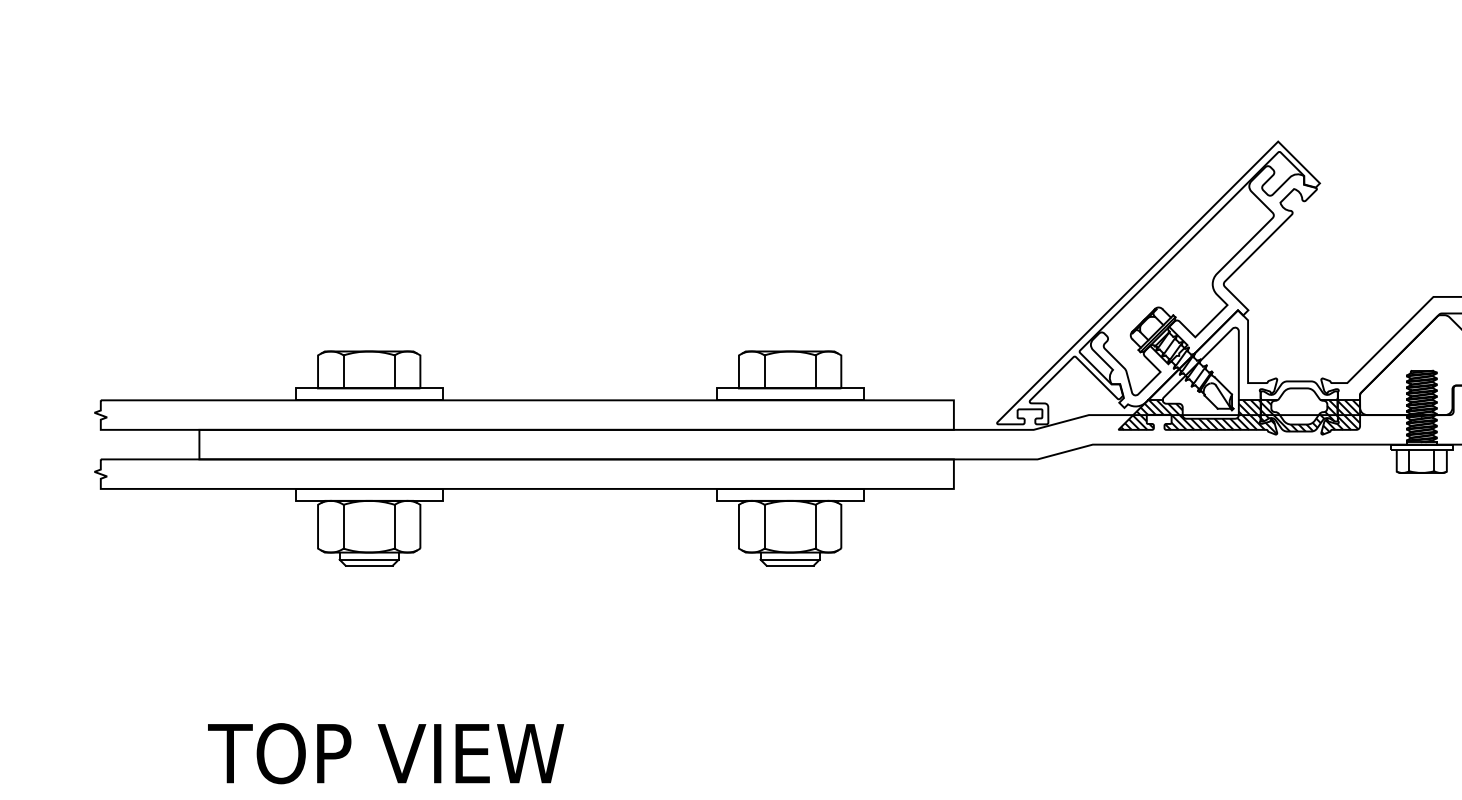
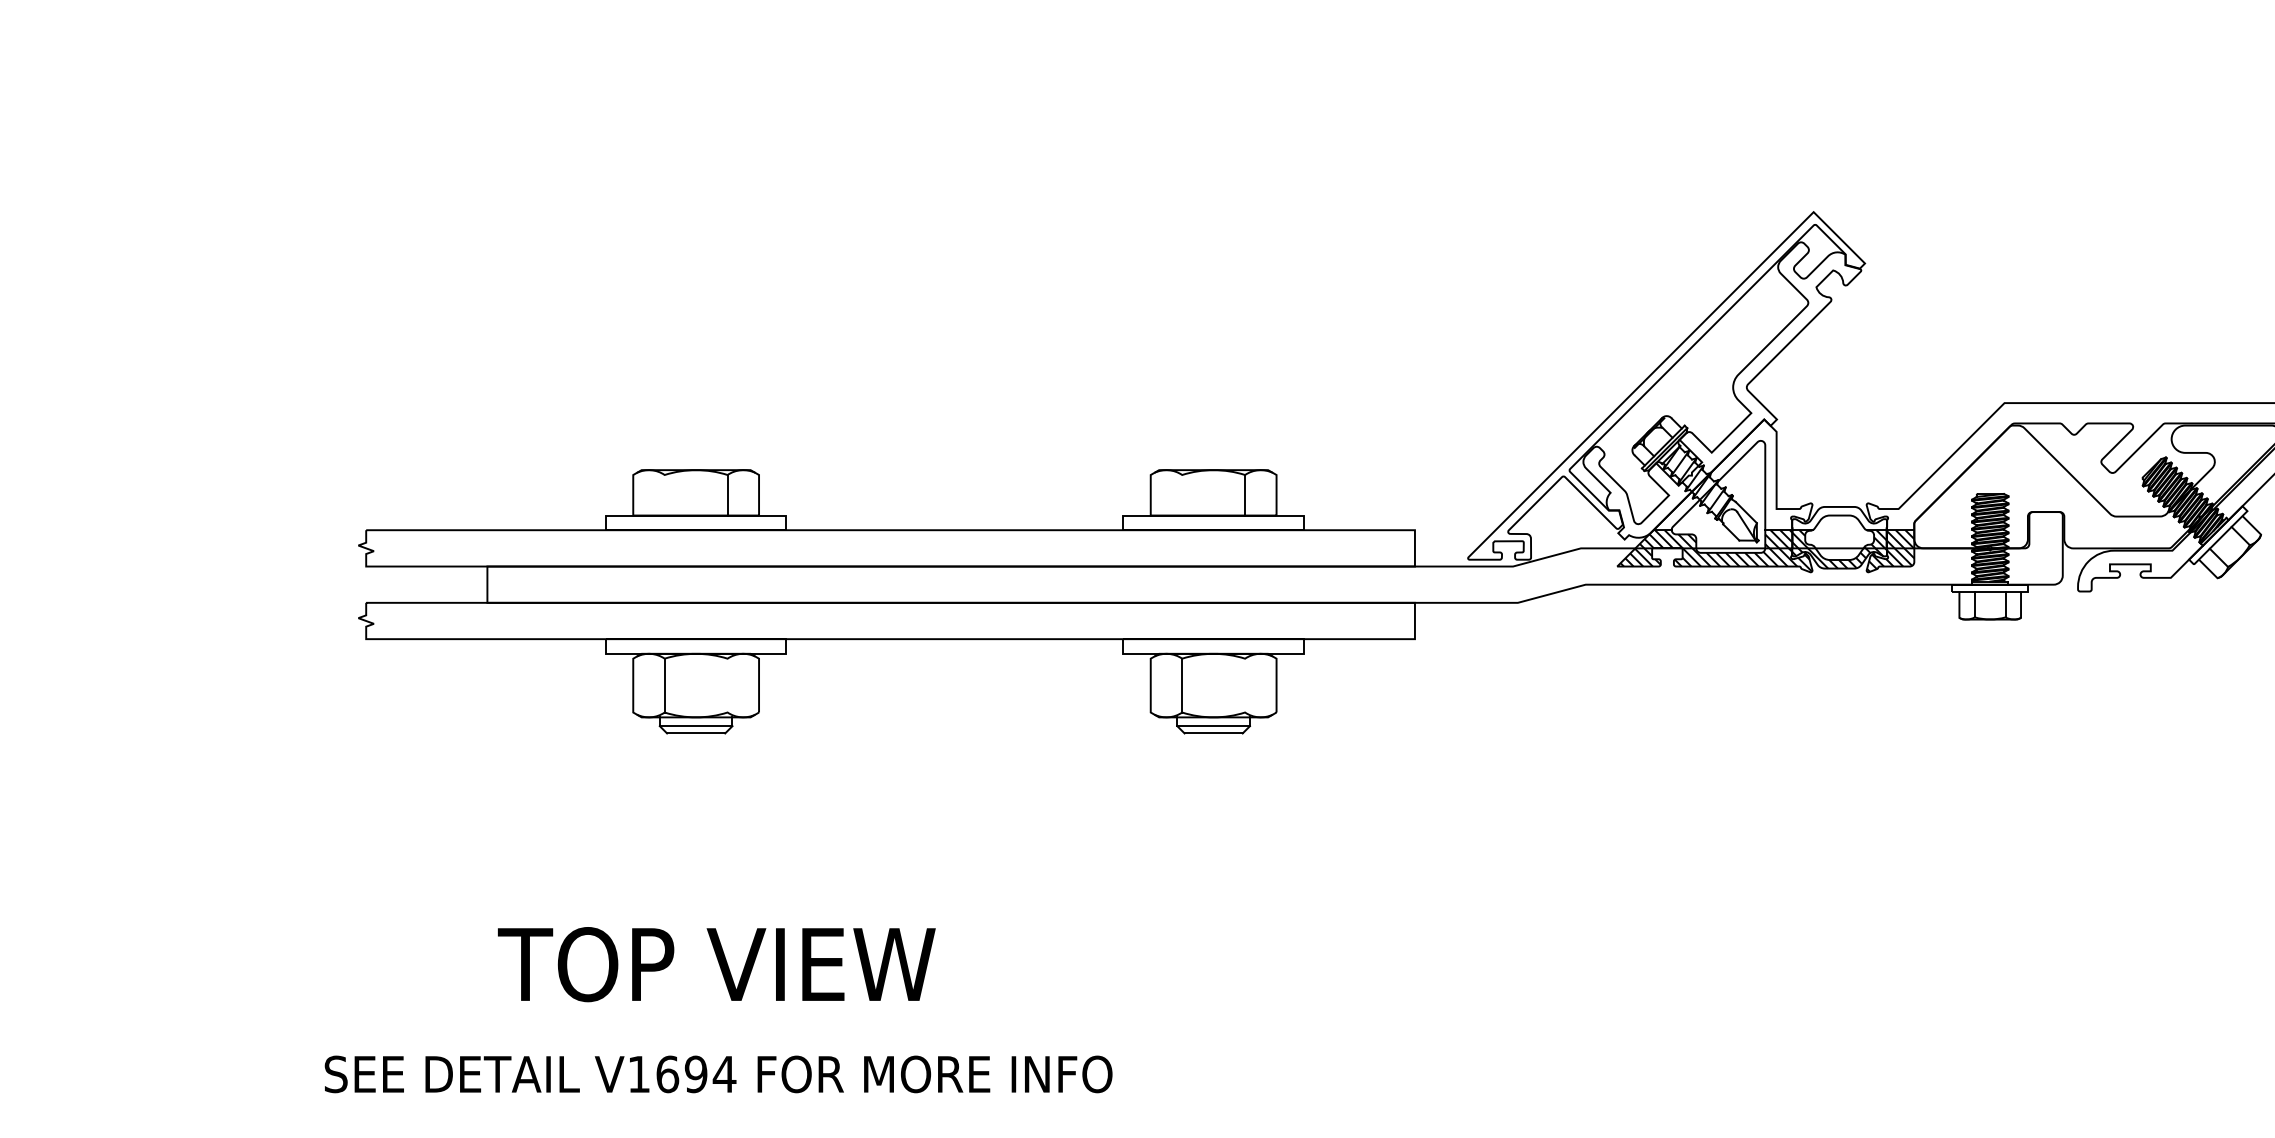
line: (343, 372) -> (664, 495), removed
line: (764, 372) -> (1182, 495), removed
line: (394, 526) -> (727, 685), removed
line: (816, 526) -> (1245, 685), removed

